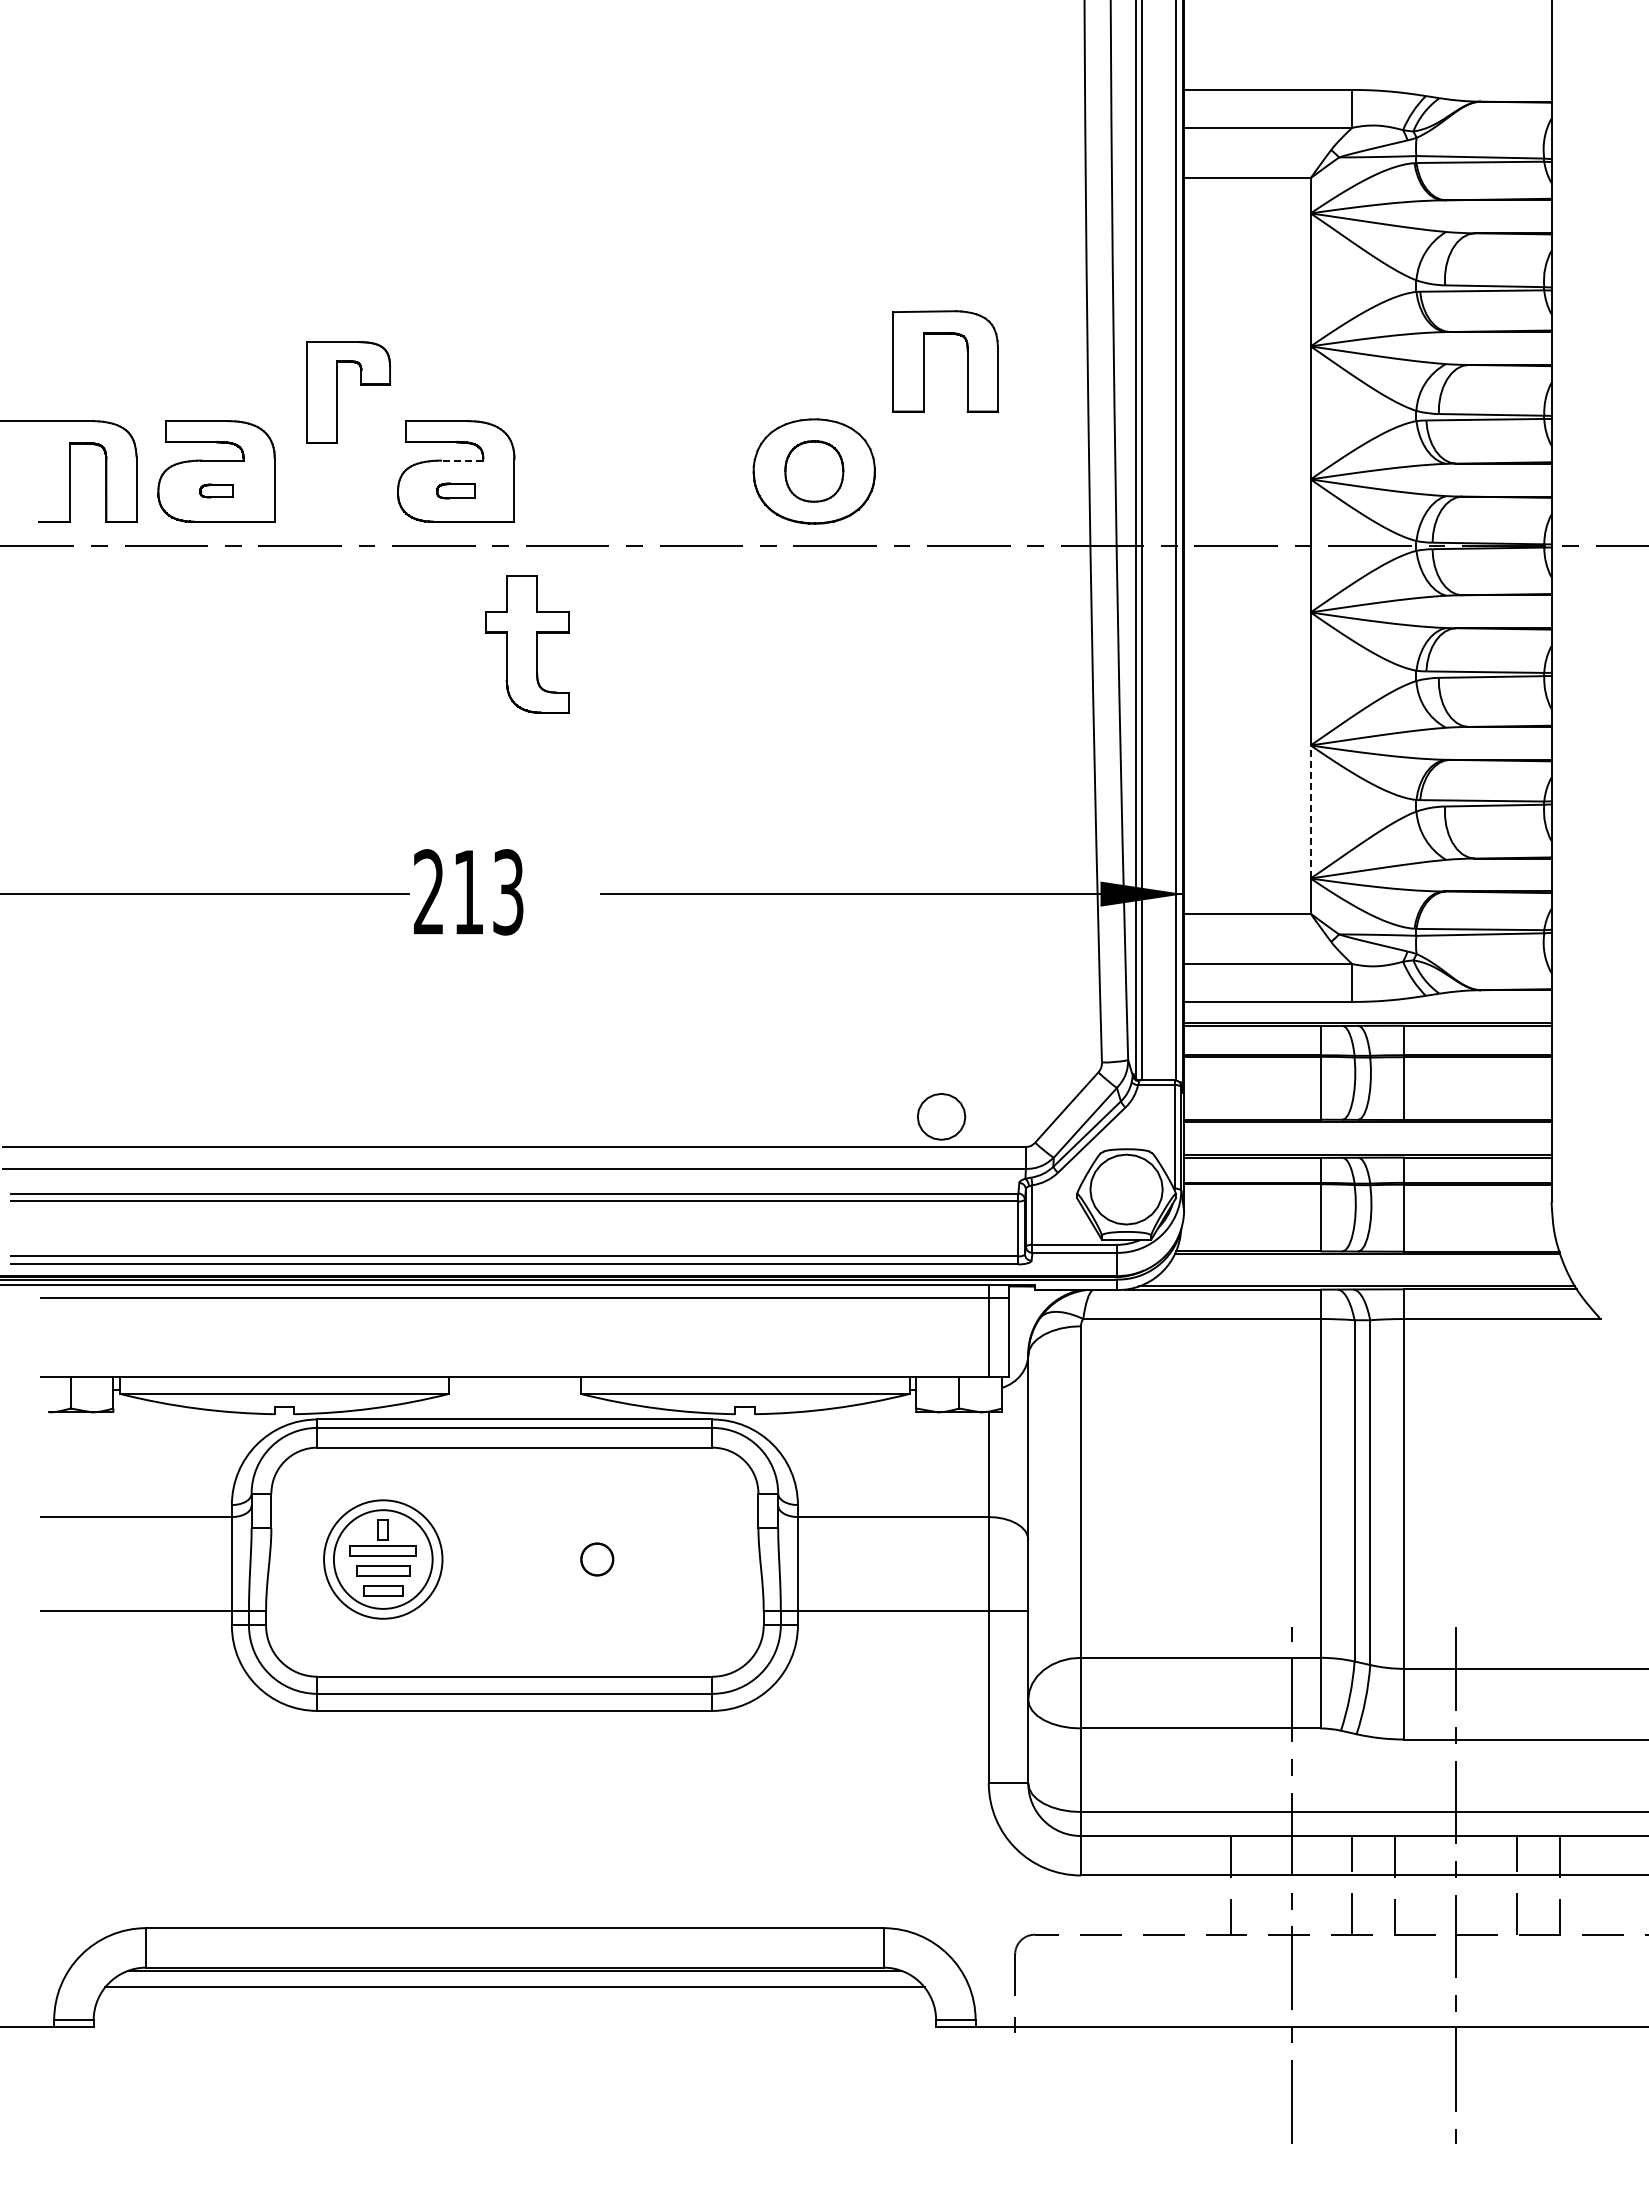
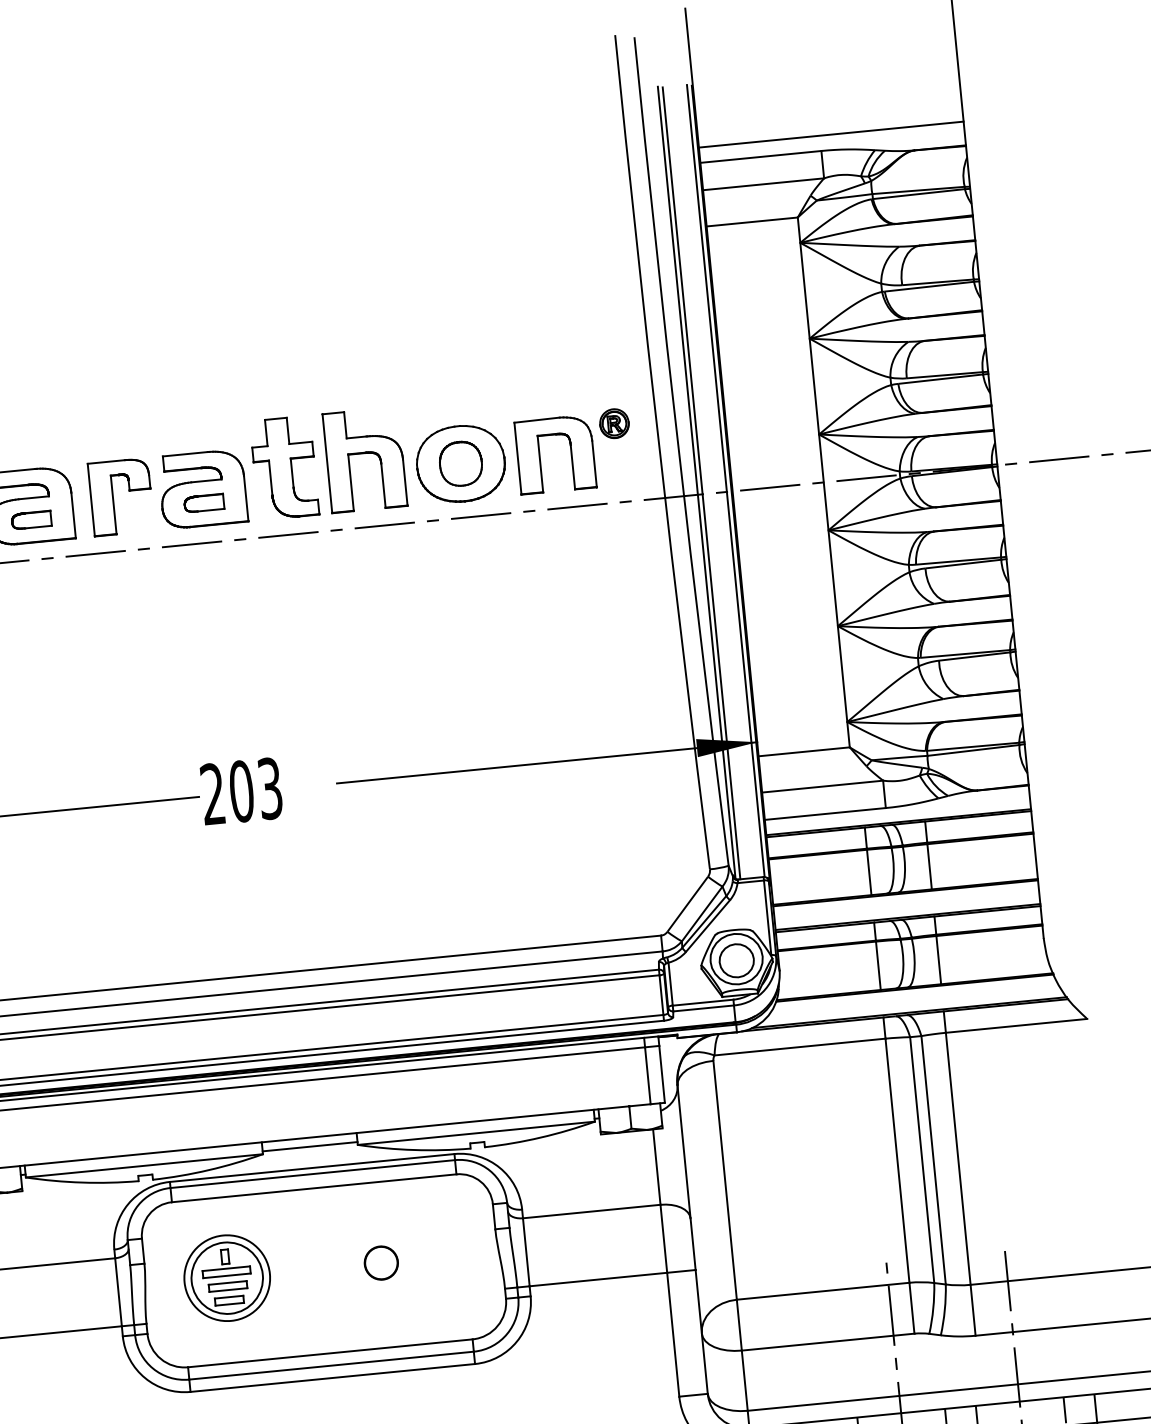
line: (1367, 68) -> (831, 134), added
part: (924, 361) -> (540, 456), moved
part: (337, 392) -> (113, 497), moved
part: (1030, 436) -> (614, 423), added
part: (682, 444) -> (364, 453), added
line: (461, 460) -> (205, 480), dashed -> solid
part: (216, 490) -> (31, 519), size x1.67
part: (455, 490) -> (203, 502), size x1.43
part: (527, 644) -> (284, 468), moved
line: (1310, 811) -> (842, 673), dashed -> solid
text: (468, 892) -> (241, 791), 213 -> 203
part: (941, 1116) -> (736, 960), moved
line: (514, 1389) -> (309, 1146), added
circle: (597, 1559) -> (381, 1263), size x1.43

